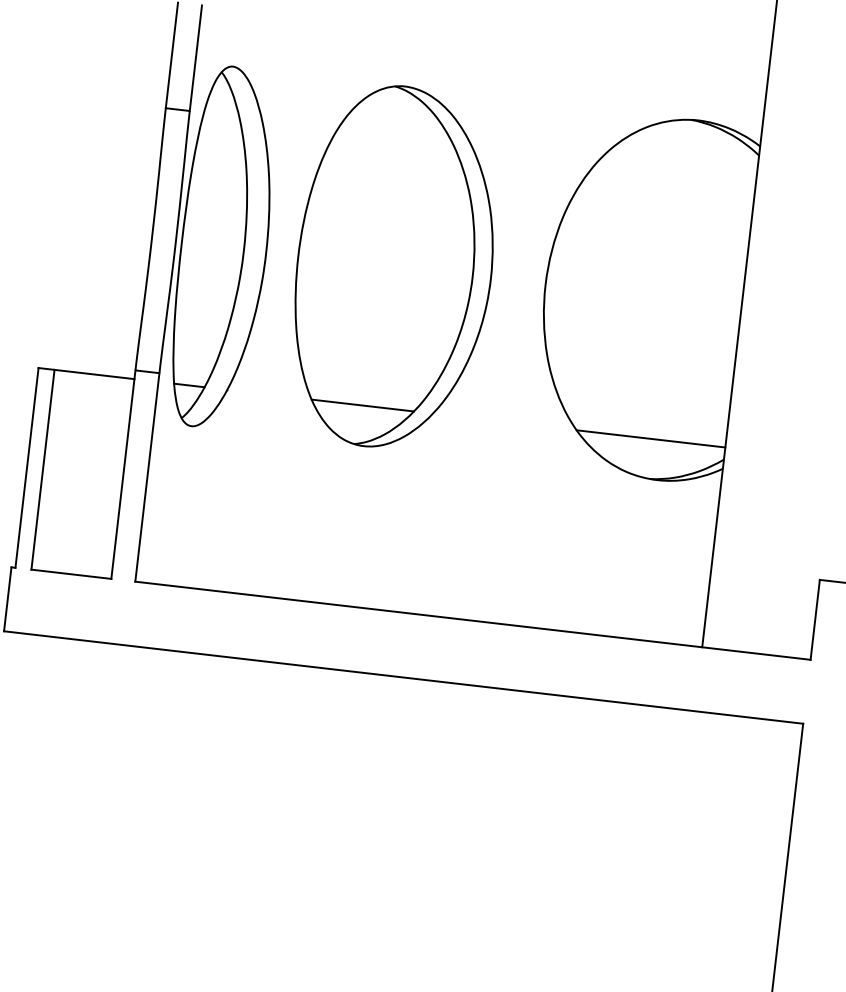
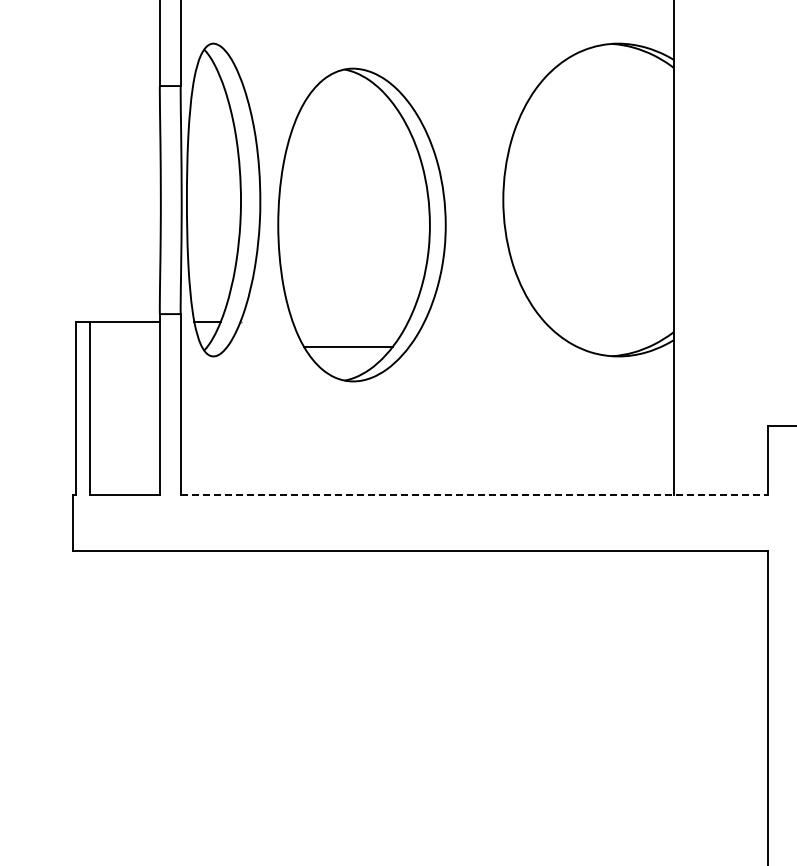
part: (394, 266) -> (361, 224), moved
line: (650, 438) -> (608, 321), removed
line: (473, 620) -> (474, 495), solid -> dashed

